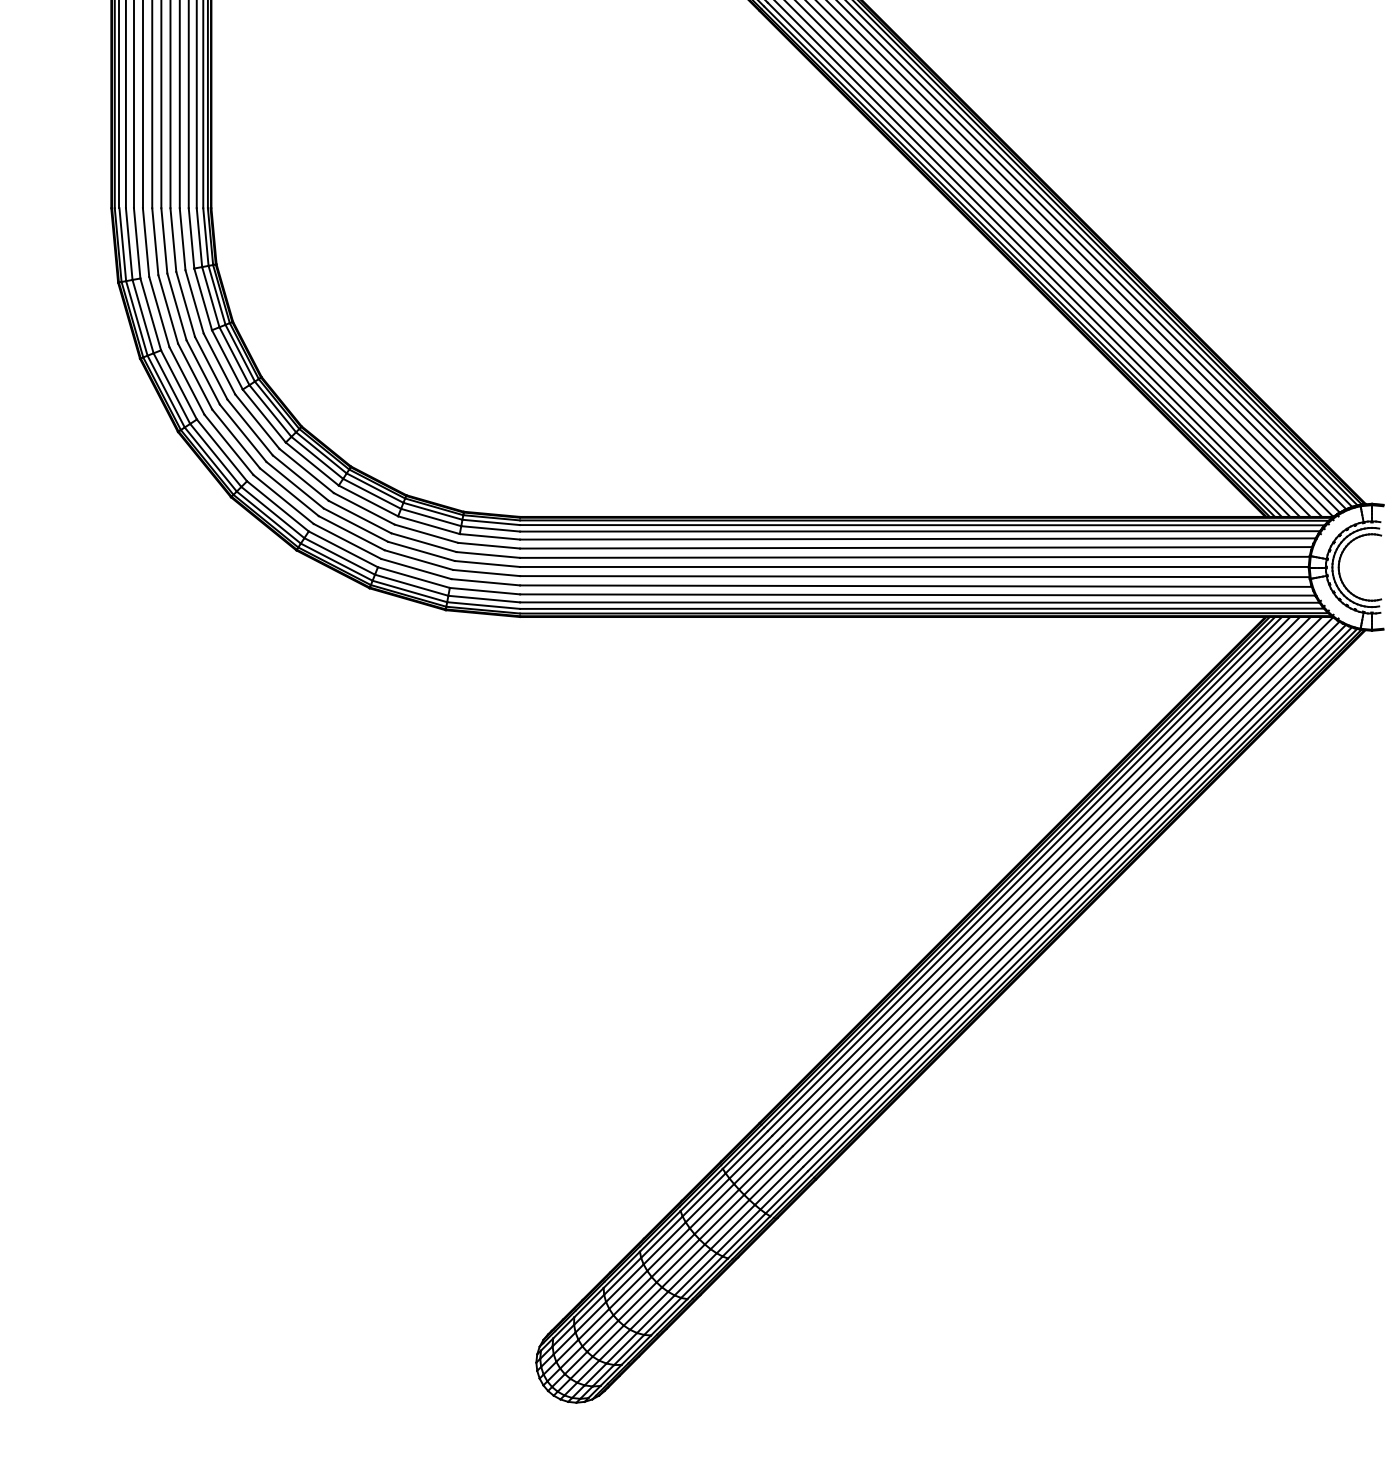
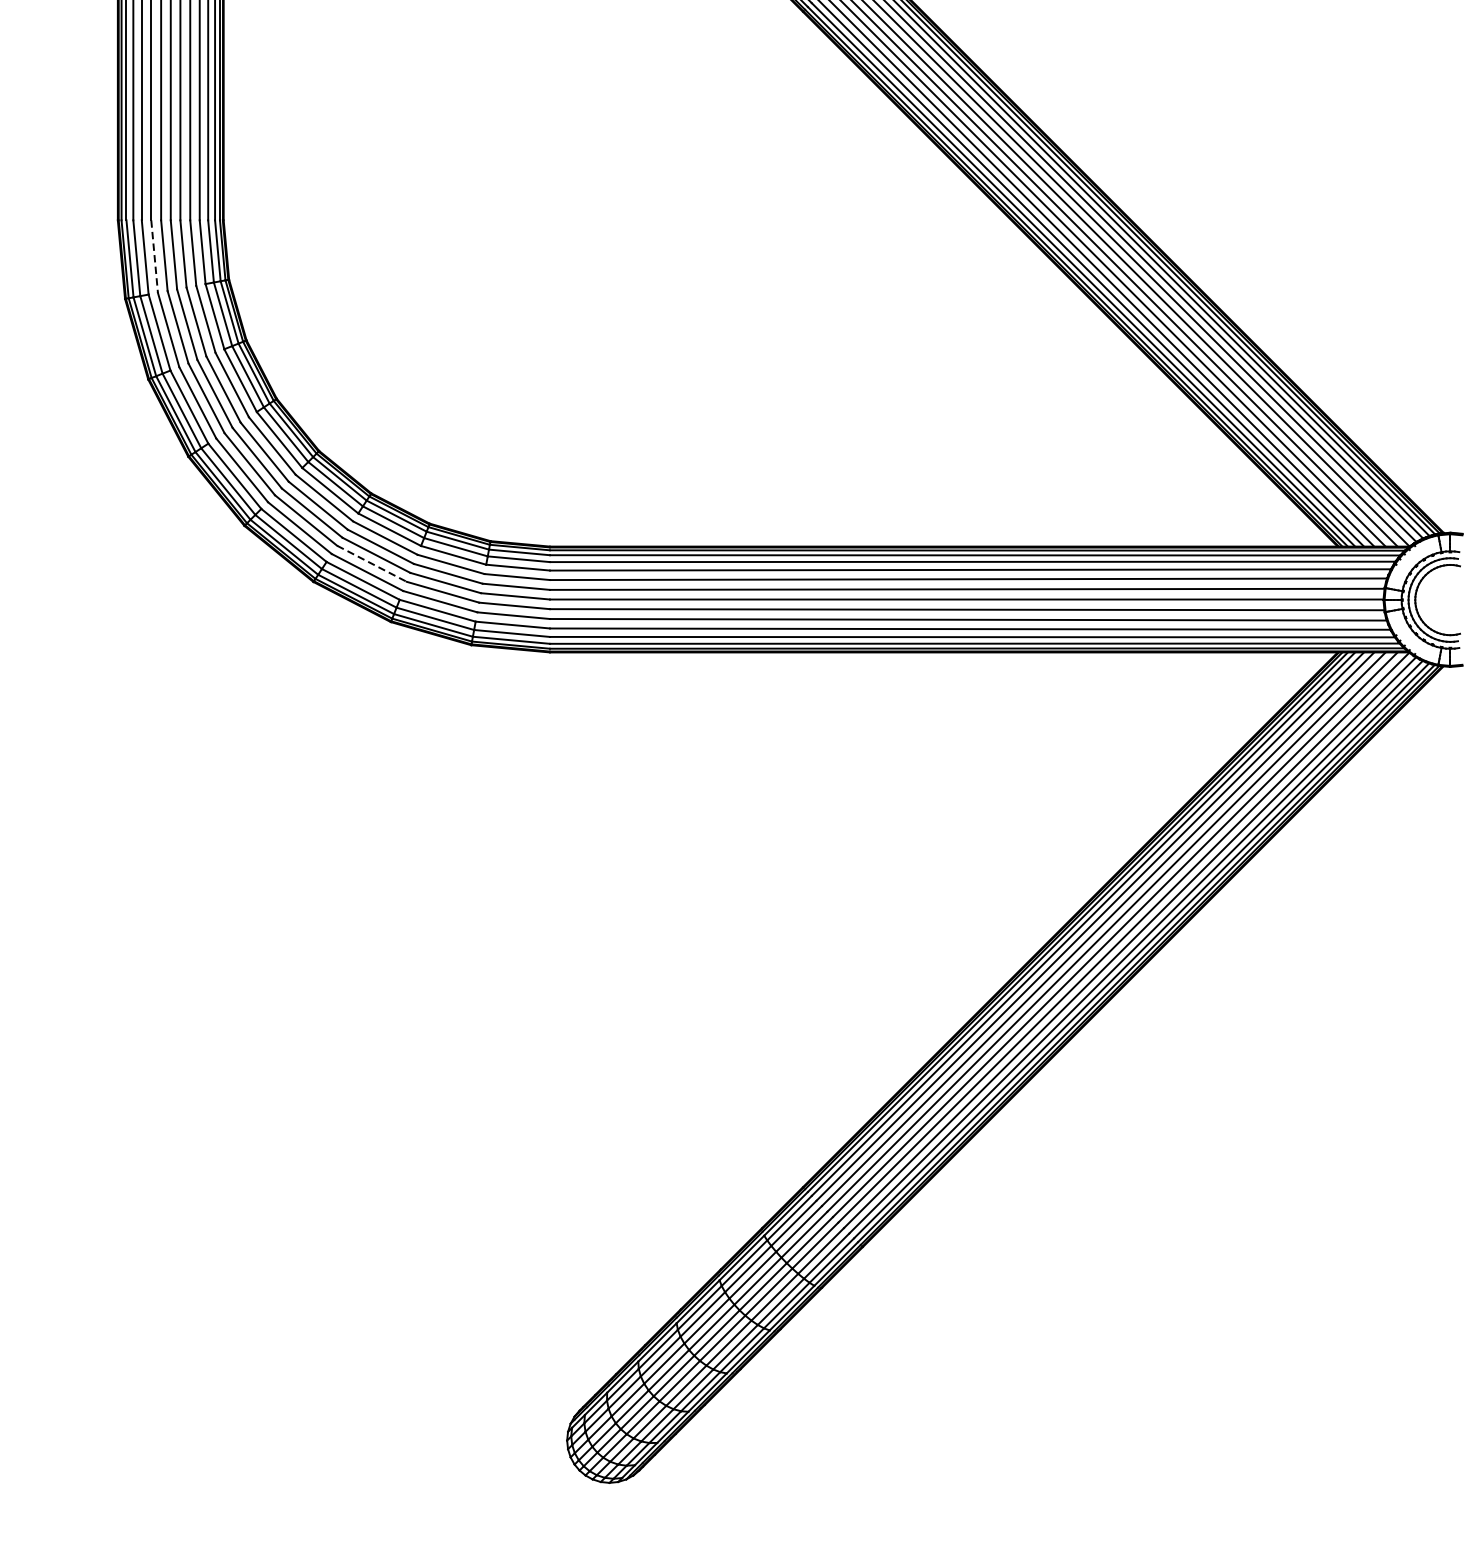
line: (146, 243) -> (155, 257), solid -> dashed
line: (352, 533) -> (372, 564), solid -> dashed

